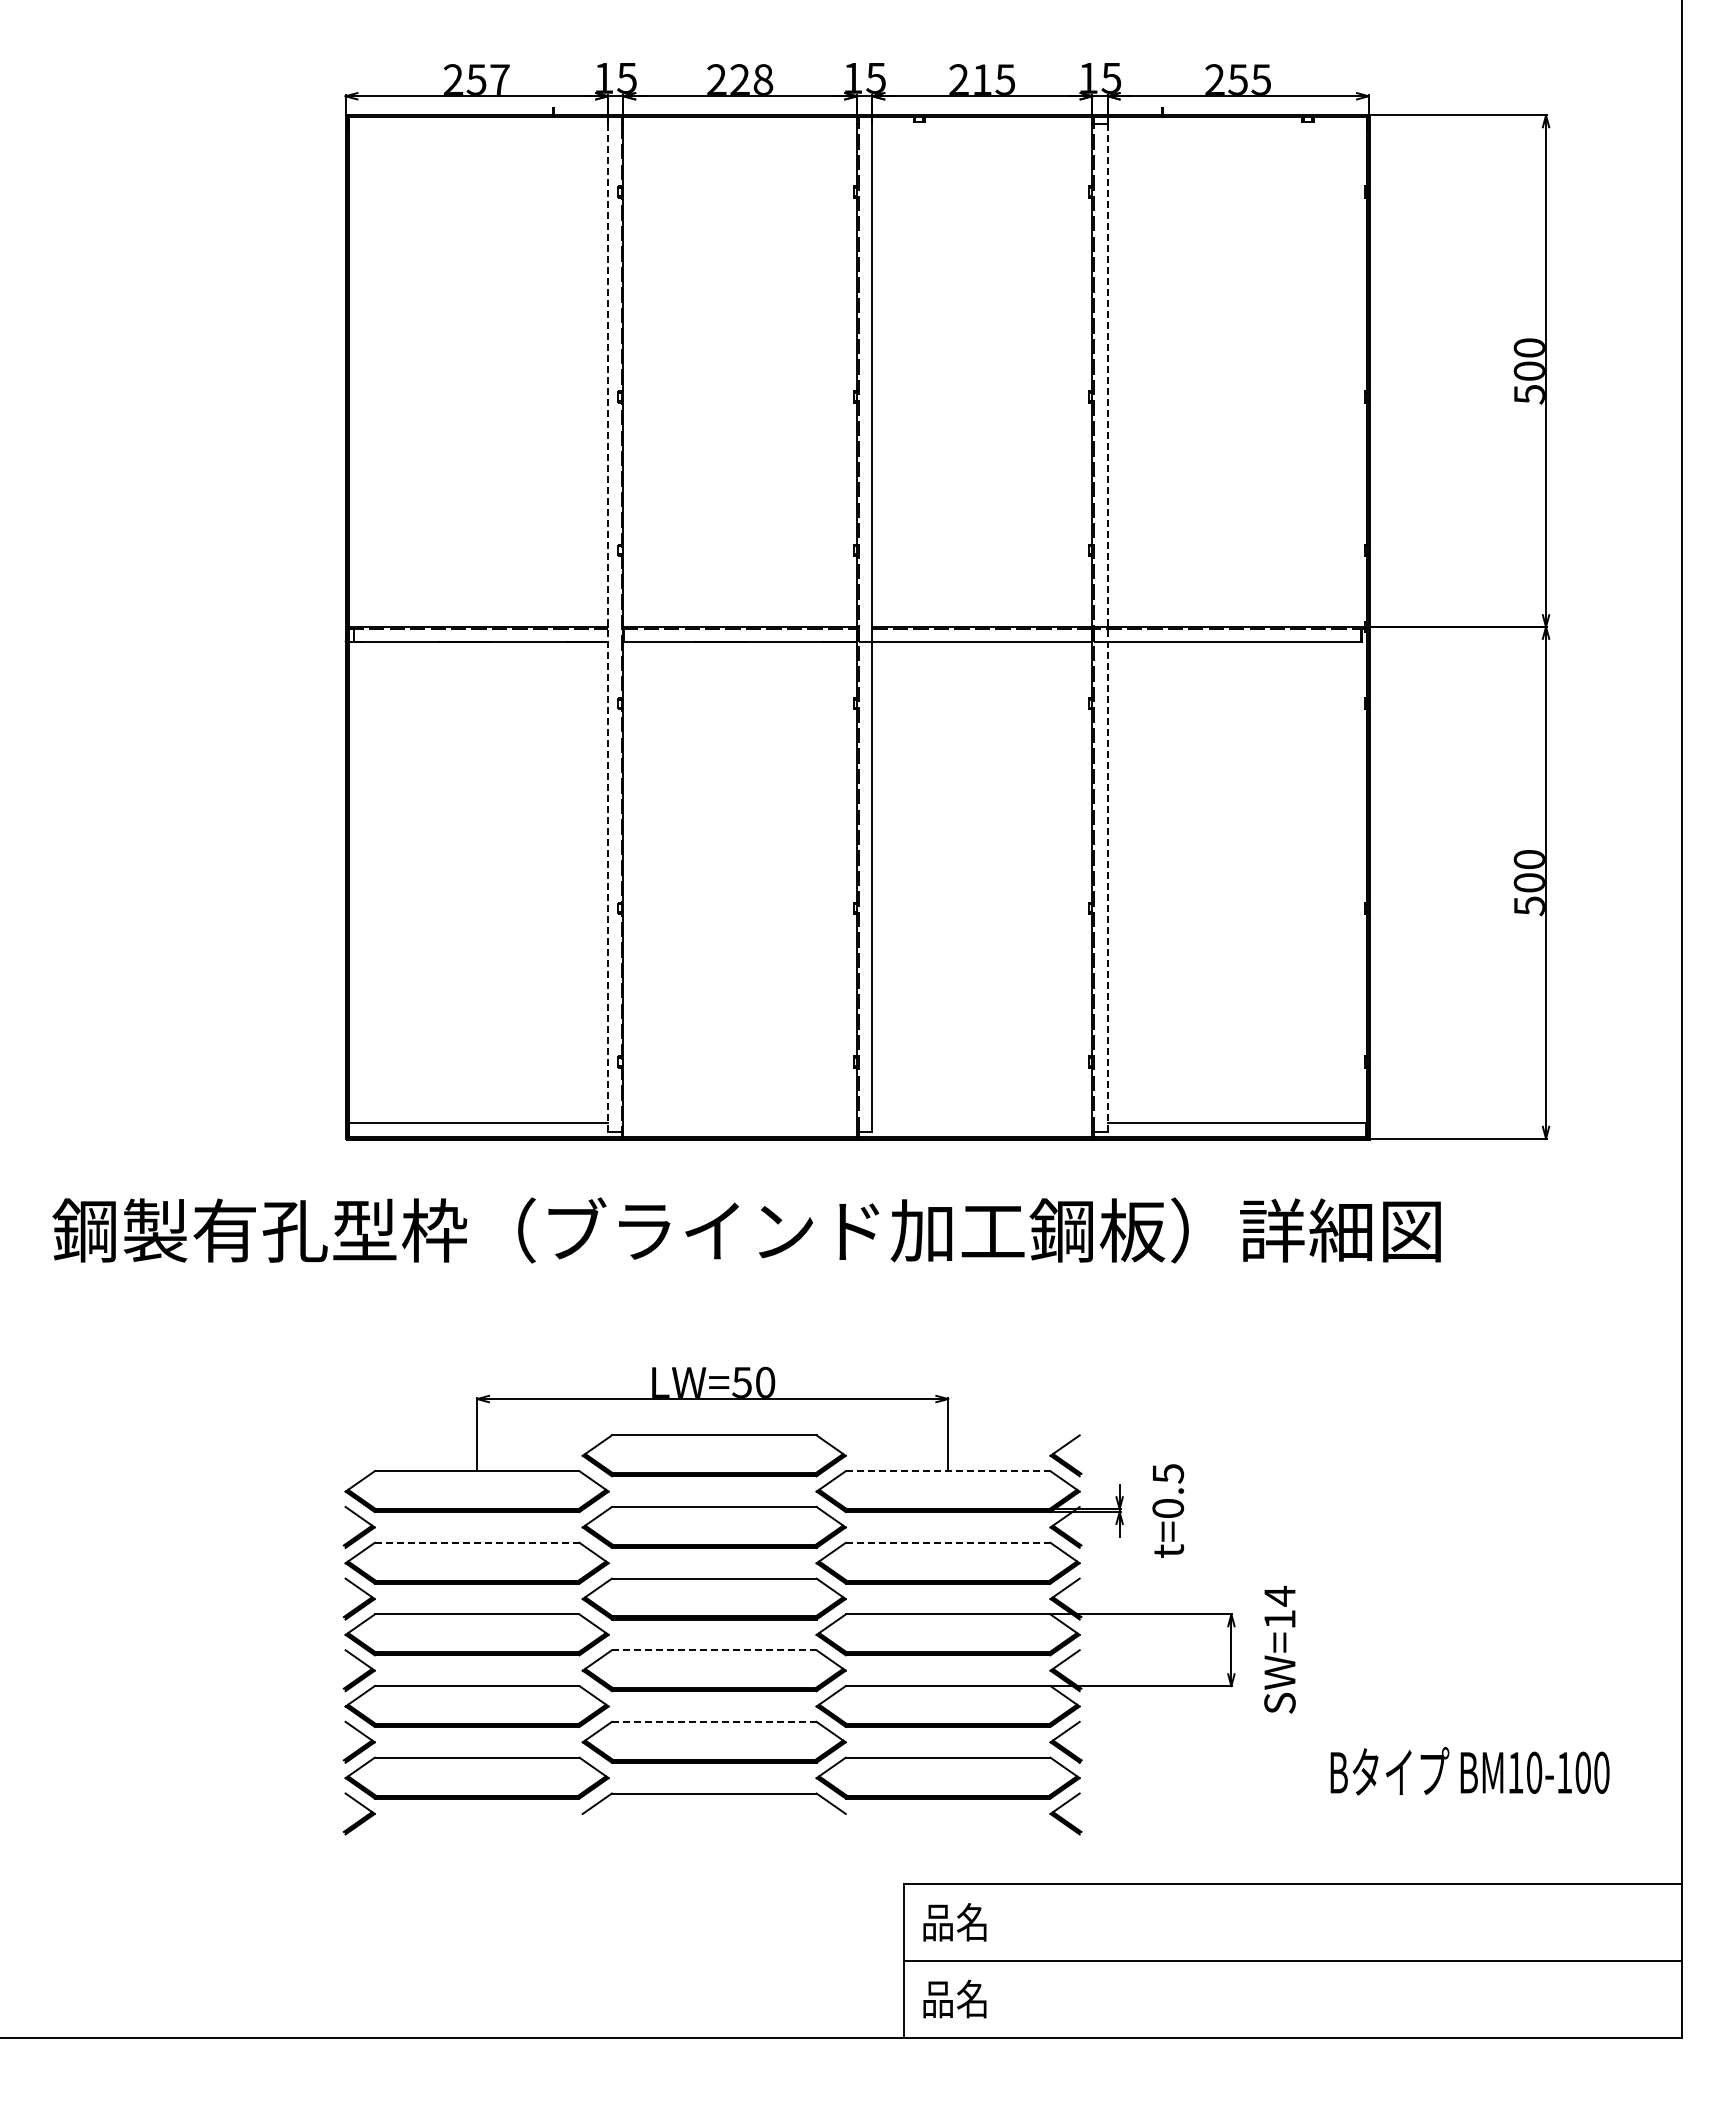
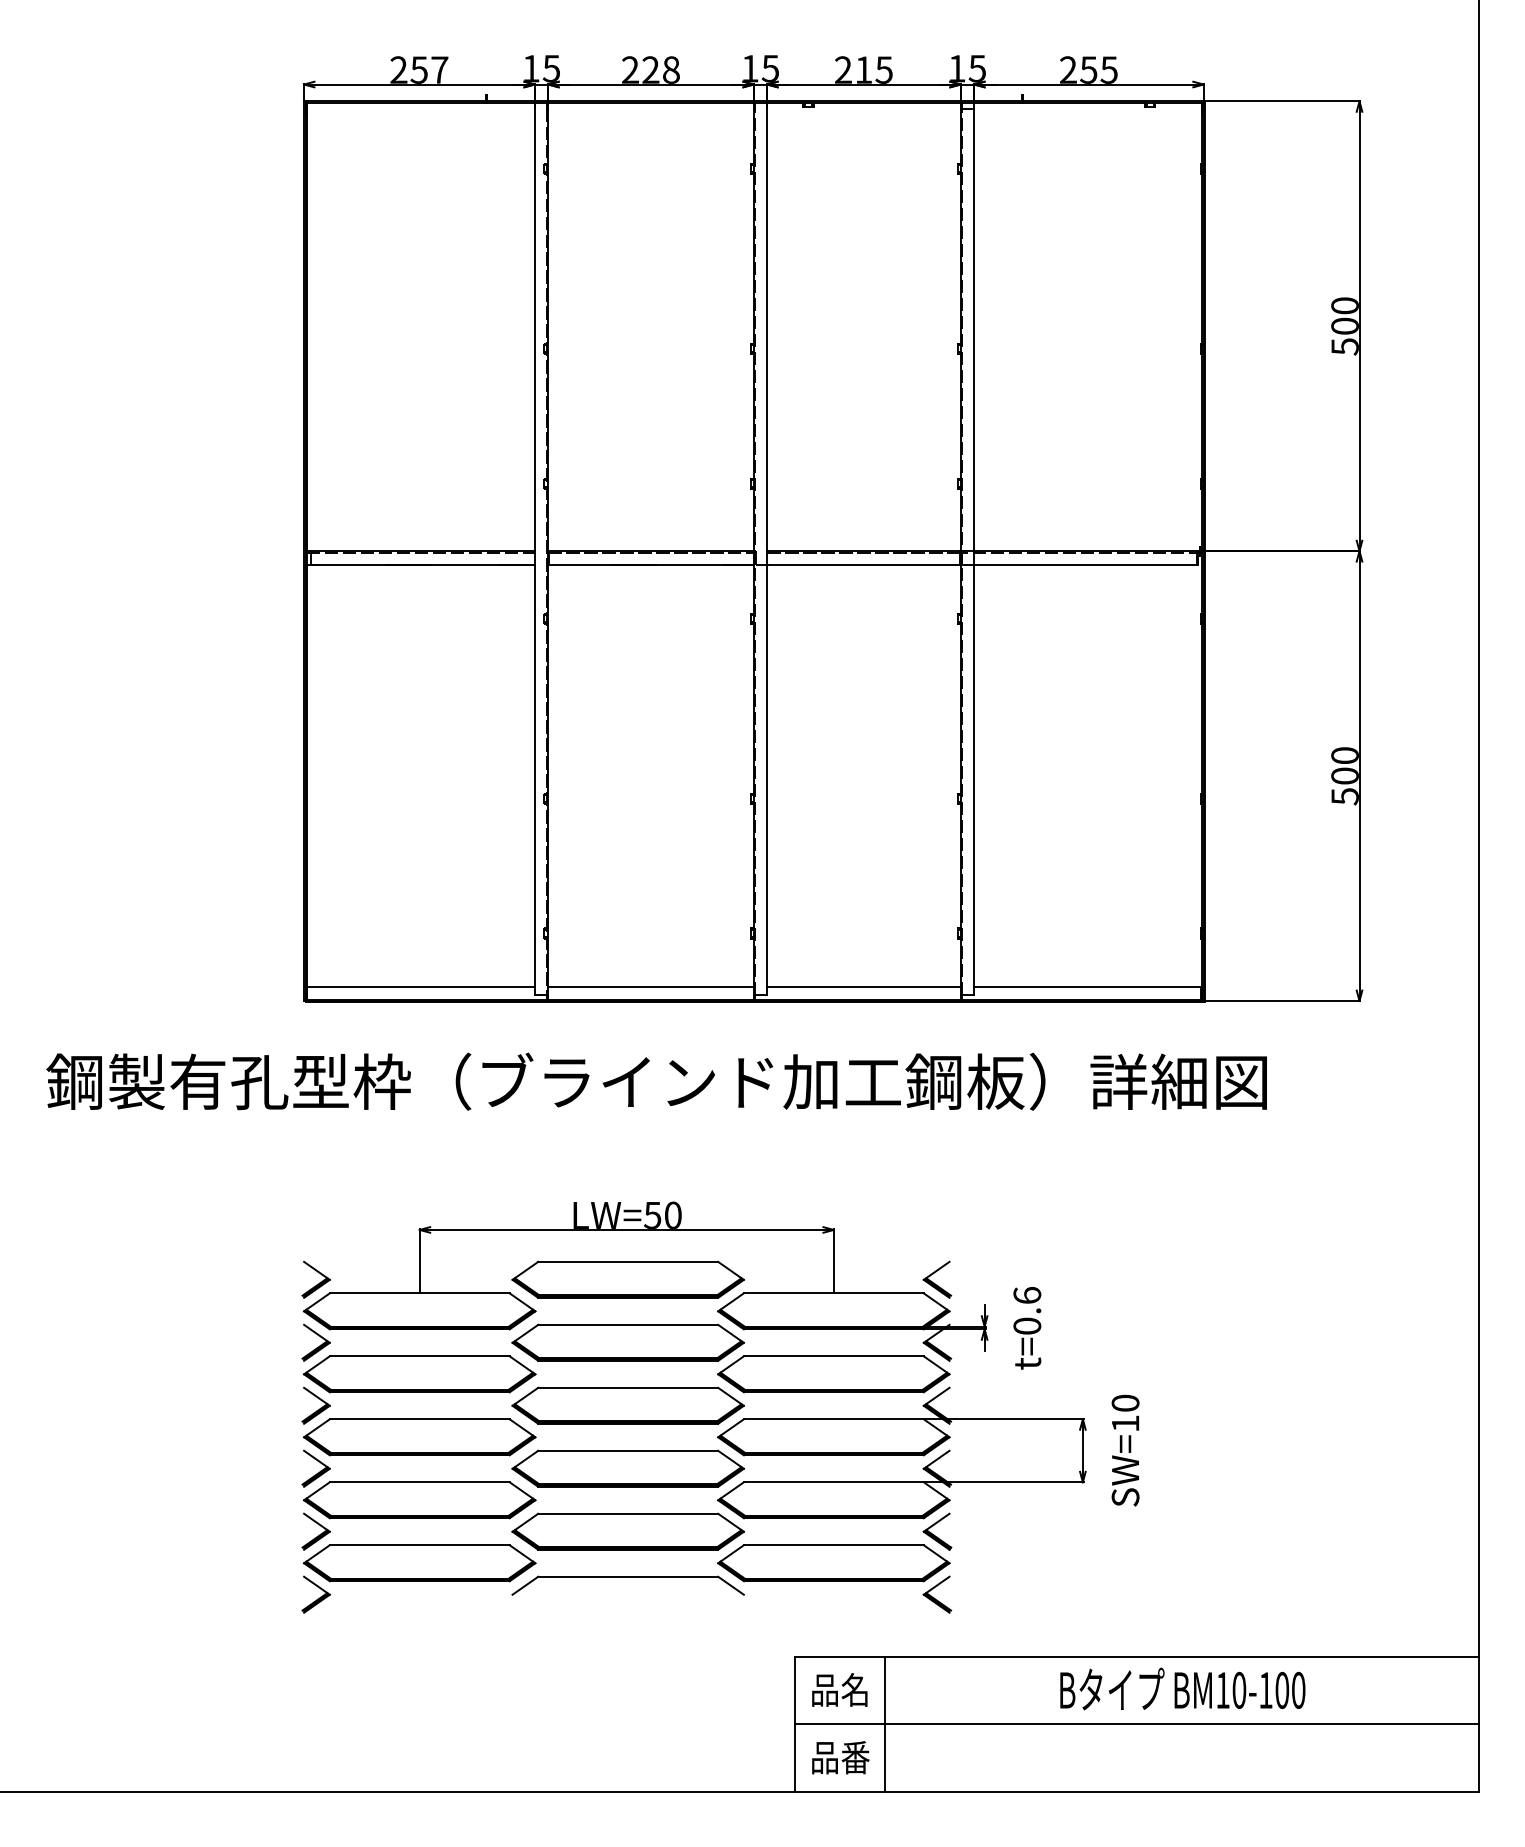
line: (1107, 627) -> (973, 551), dashed -> solid
line: (608, 628) -> (535, 552), dashed -> solid
line: (740, 1123) -> (651, 987), added
line: (982, 1123) -> (864, 987), added
part: (358, 1455) -> (315, 1279), added
line: (948, 1471) -> (834, 1293), dashed -> solid
text: (1168, 1473) -> (1027, 1295), t=0.5 -> t=0.6
line: (477, 1542) -> (420, 1356), dashed -> solid
line: (948, 1542) -> (834, 1356), dashed -> solid
text: (1279, 1595) -> (1125, 1402), SW=14 -> SW=10
line: (714, 1650) -> (628, 1451), dashed -> solid
line: (714, 1721) -> (628, 1513), dashed -> solid
text: (1469, 1771) -> (1182, 1689), moved
line: (1006, 1960) -> (885, 1723), added
text: (972, 1998) -> (855, 1756), 品名 -> 品番

